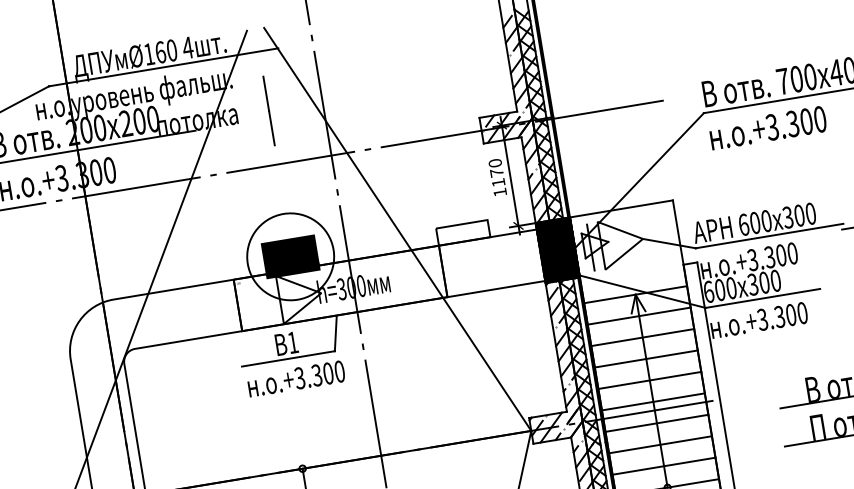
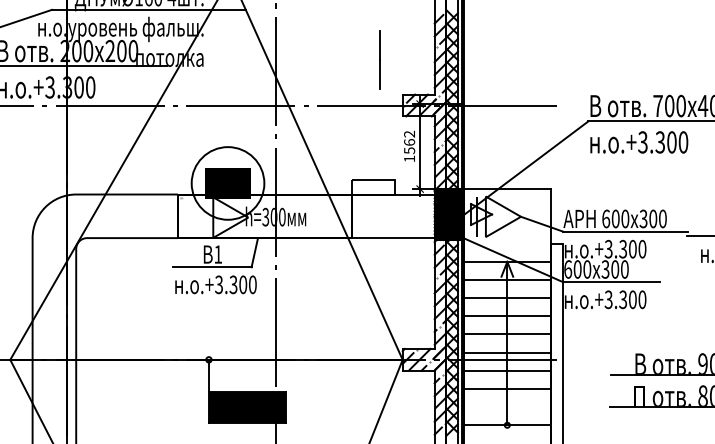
line: (268, 110) -> (379, 59), moved
text: (496, 173) -> (409, 142), 1170 -> 1562
line: (663, 466) -> (506, 407), removed

